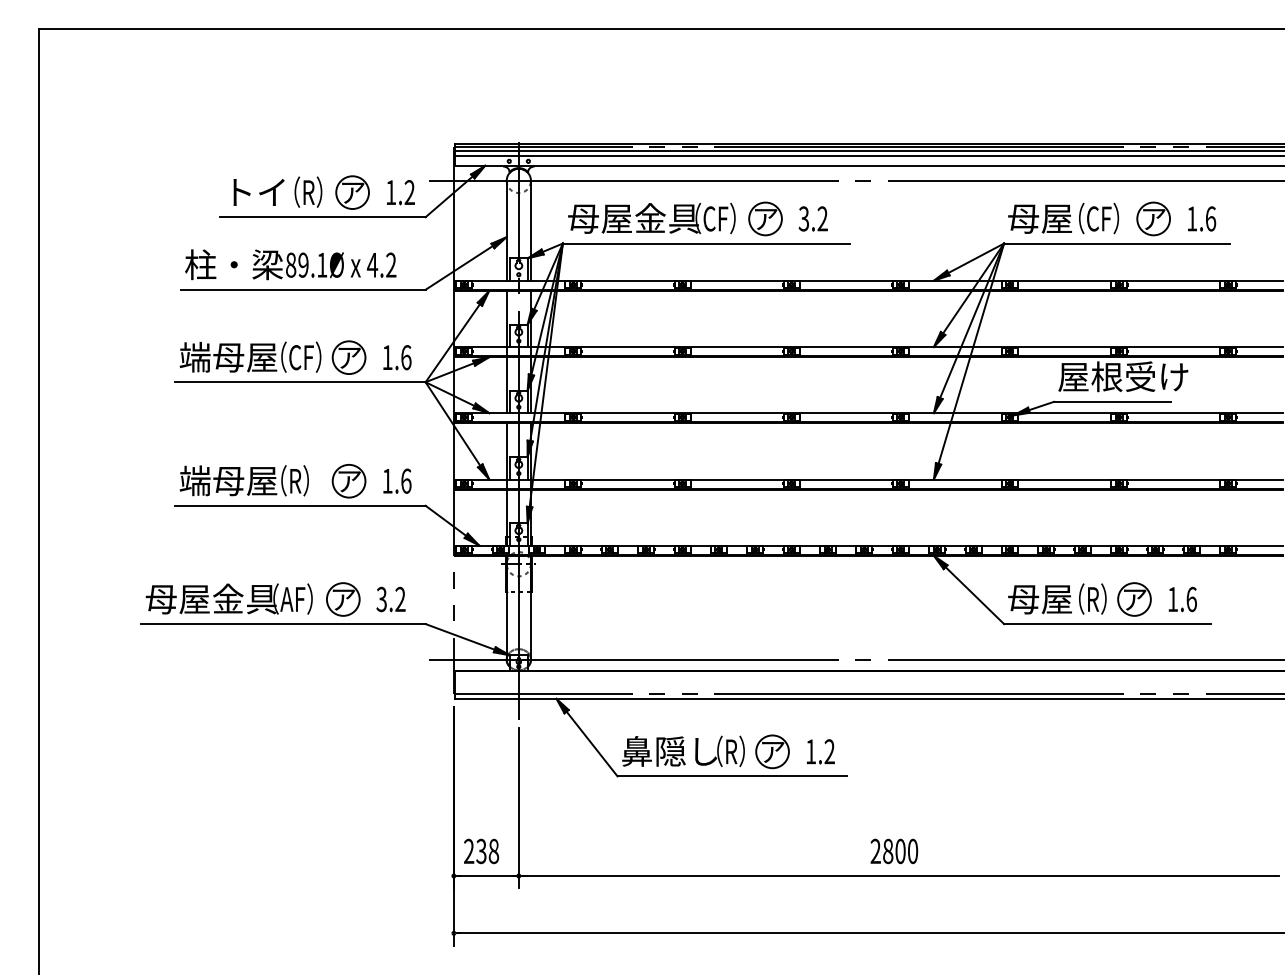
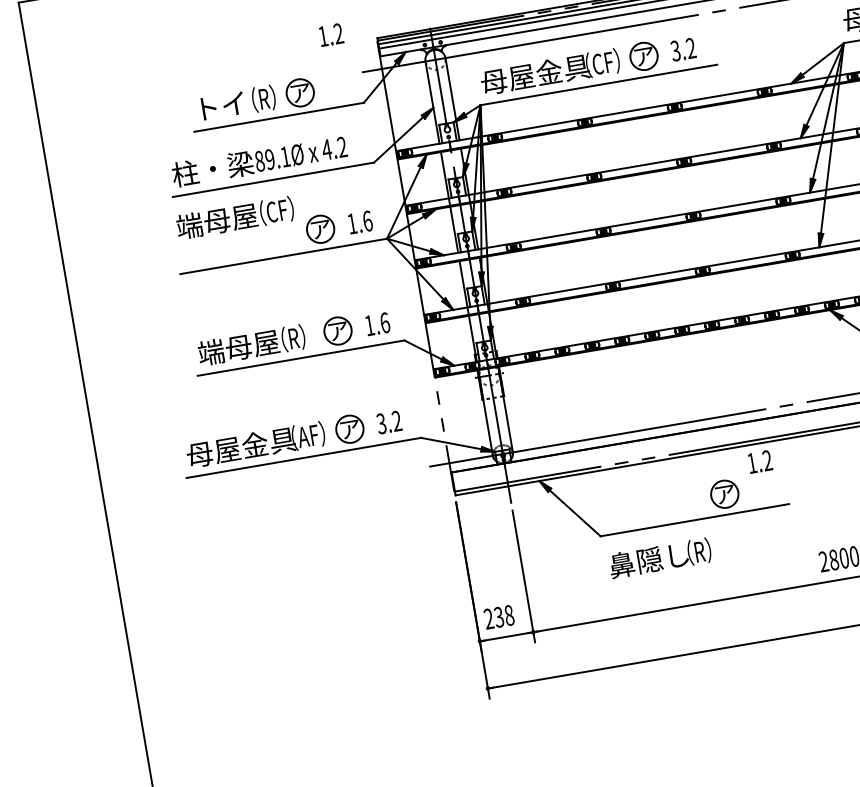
text: (400, 192) -> (330, 34), moved
text: (250, 356) -> (235, 217), moved
text: (683, 750) -> (660, 557), moved
text: (820, 751) -> (759, 461), moved

